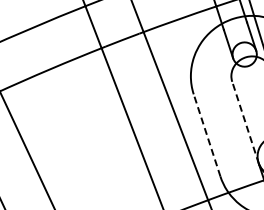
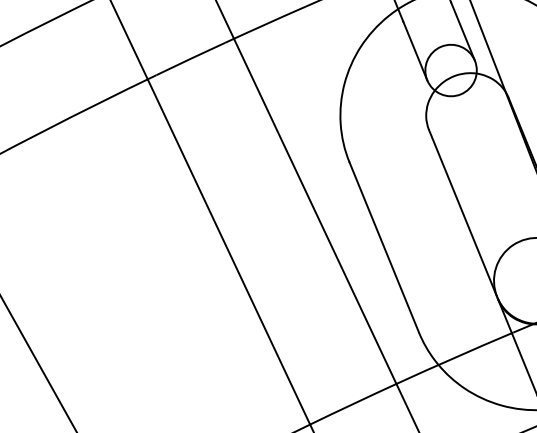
line: (245, 122) -> (463, 213), dashed -> solid
line: (206, 135) -> (382, 247), dashed -> solid

